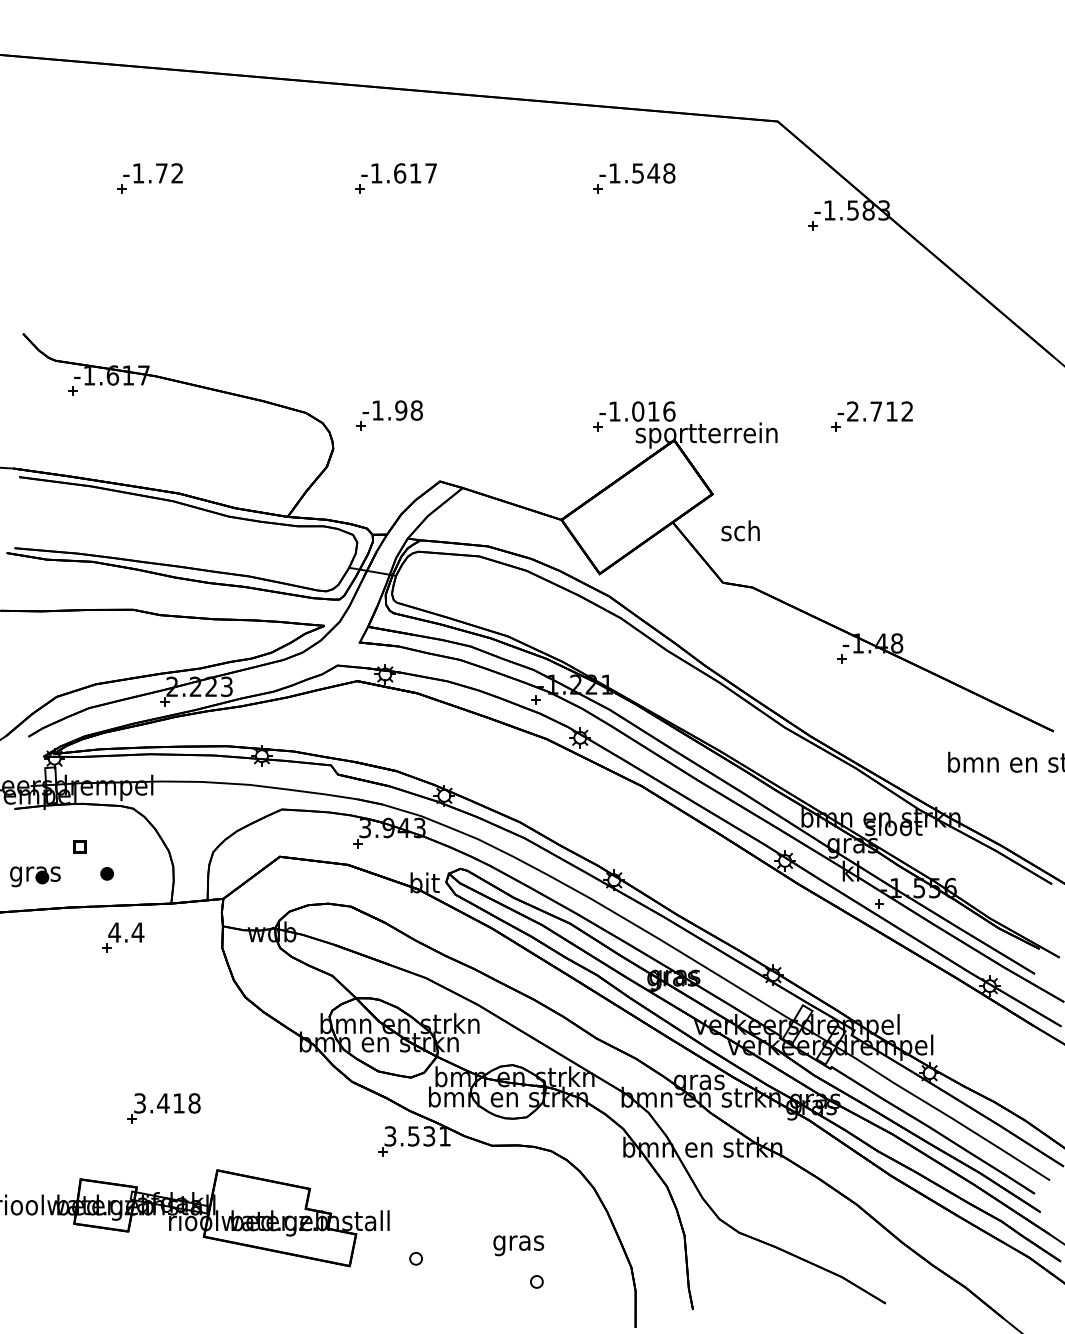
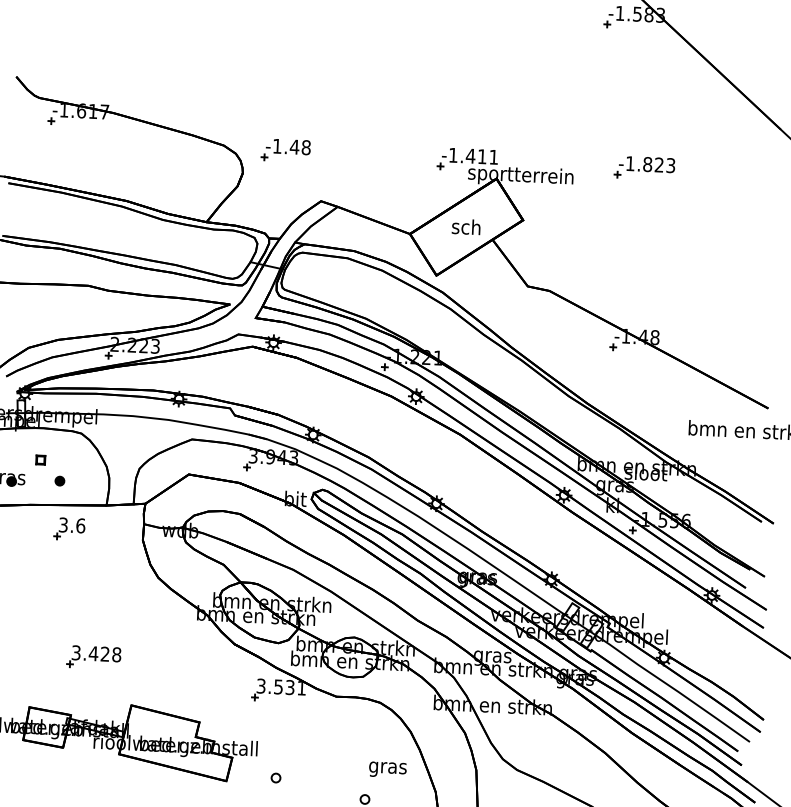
text: (400, 410) -> (294, 147), -1.98 -> -1.48
text: (653, 411) -> (482, 156), -1.016 -> -1.411
text: (880, 411) -> (650, 164), -2.712 -> -1.823
text: (740, 530) -> (466, 226), moved
text: (126, 932) -> (72, 525), 4.4 -> 3.6
text: (178, 1103) -> (104, 654), 3.418 -> 3.428
text: (518, 1245) -> (387, 769), moved

